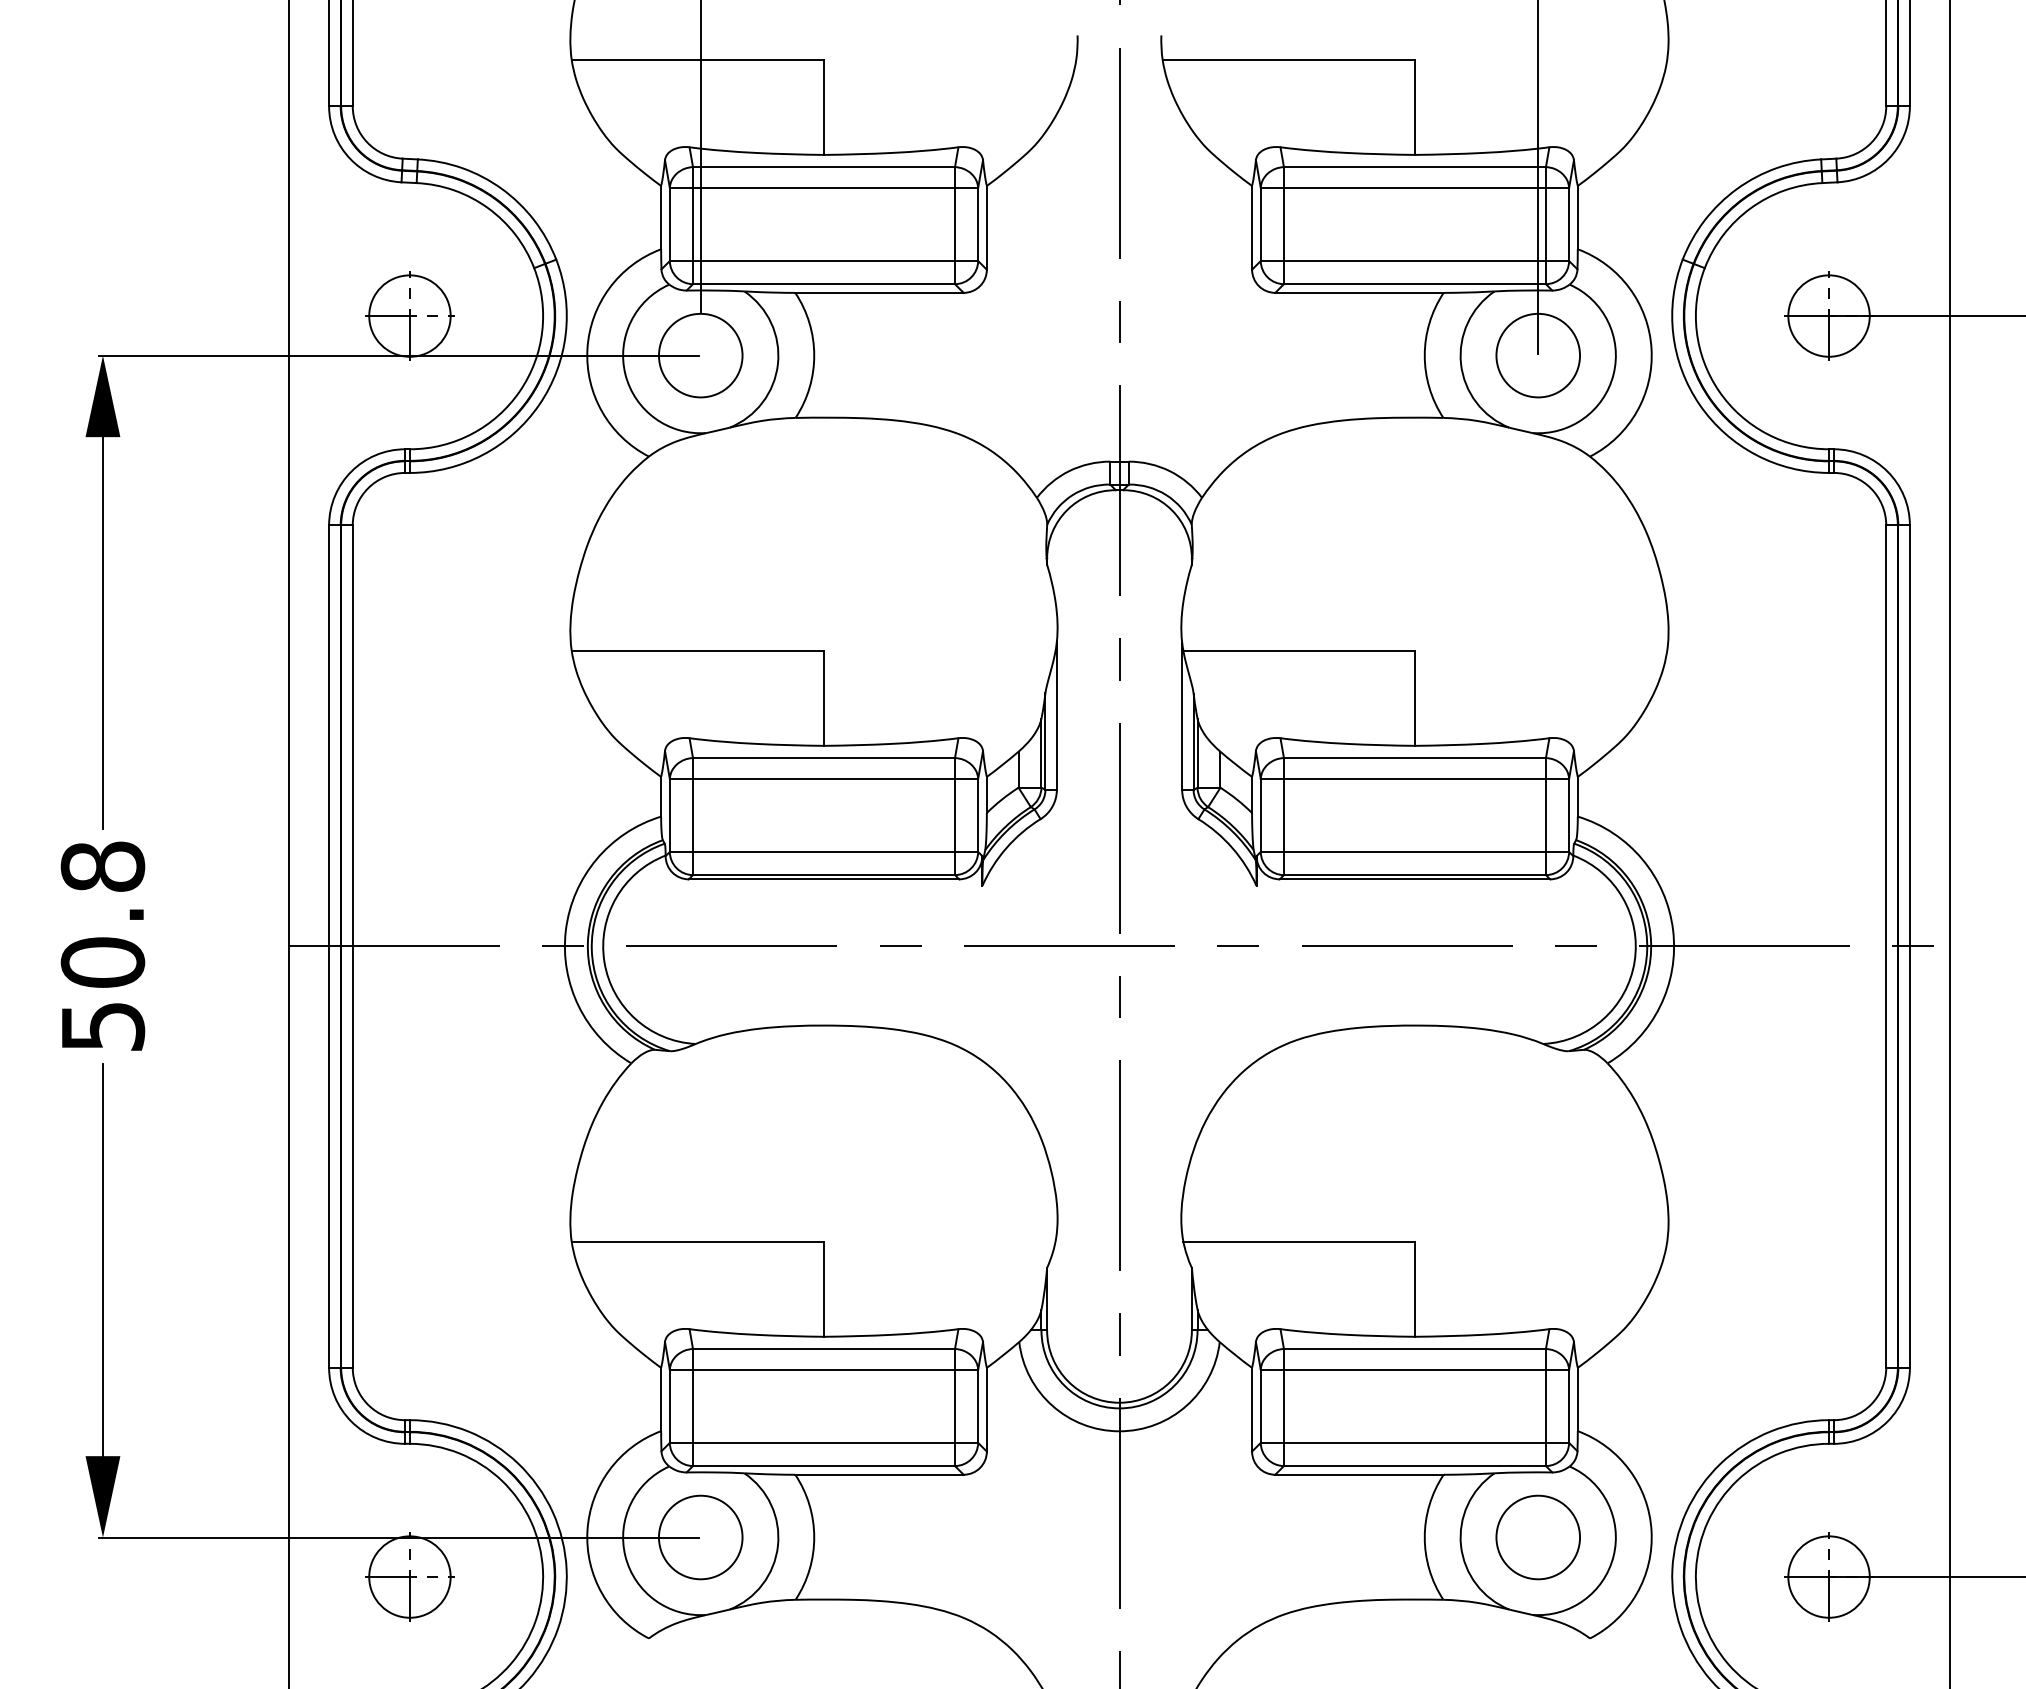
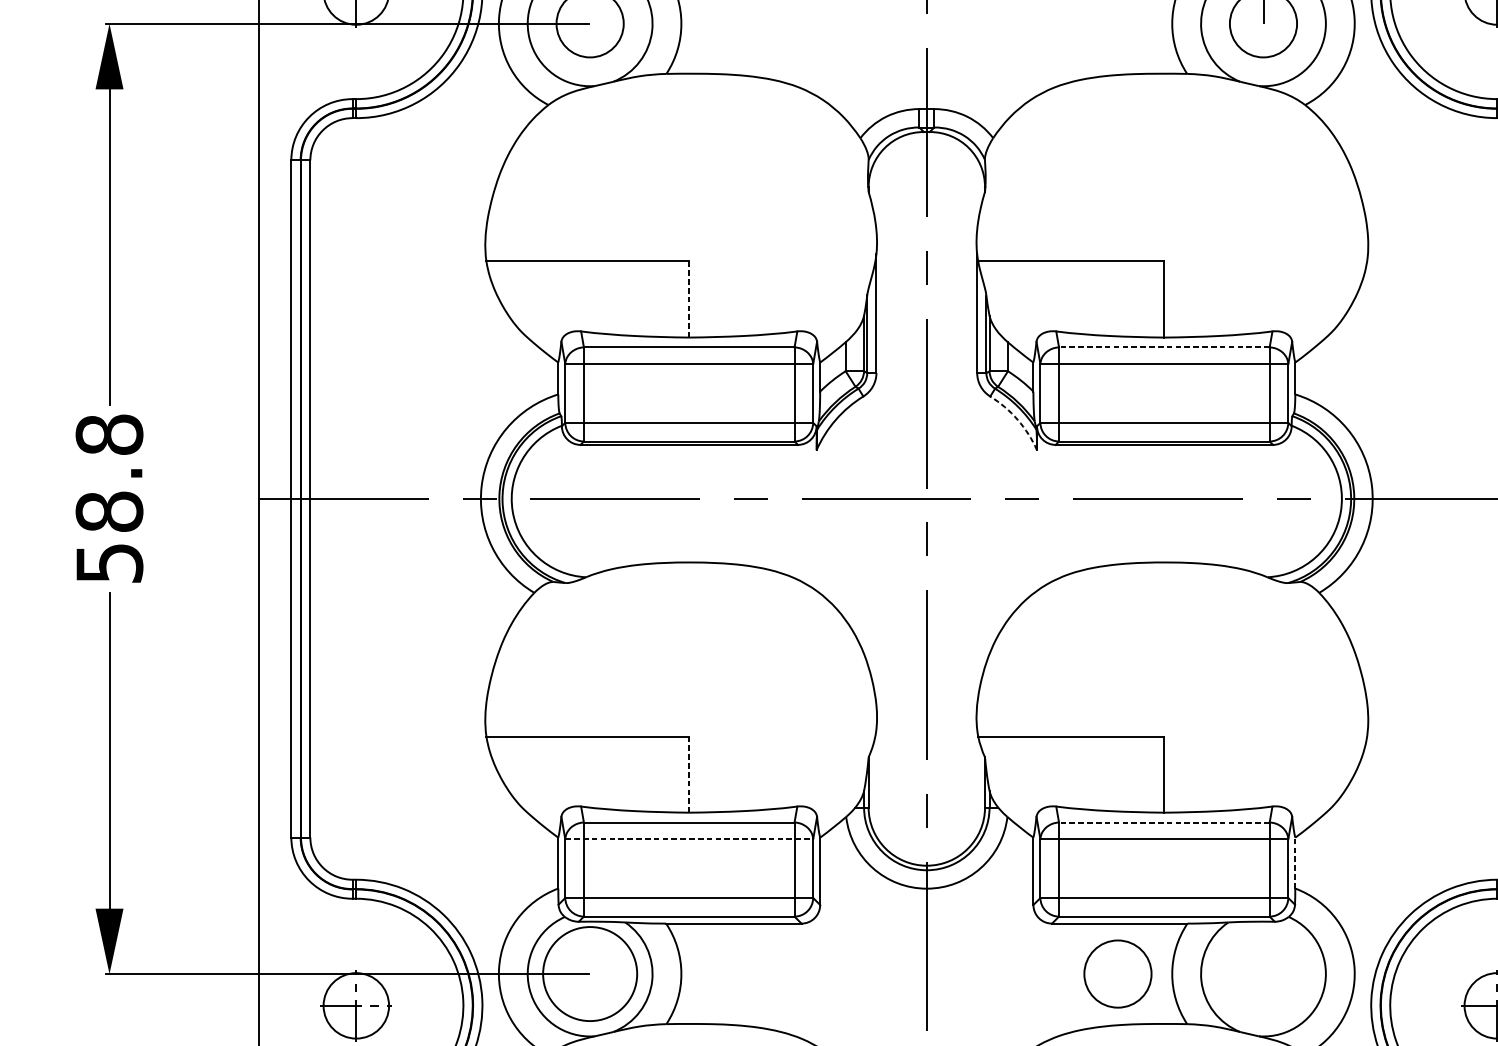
line: (824, 698) -> (689, 299), solid -> dashed
line: (1414, 758) -> (1164, 347), solid -> dashed
arc: (1232, 848) -> (1017, 420), solid -> dashed
text: (102, 962) -> (109, 511), 50.8 -> 58.8
line: (824, 1289) -> (689, 774), solid -> dashed
line: (1414, 1348) -> (1164, 822), solid -> dashed
line: (824, 1369) -> (689, 838), solid -> dashed
line: (1577, 1399) -> (1295, 863), solid -> dashed
circle: (700, 1537) -> (589, 974), size x1.4
circle: (1537, 1537) -> (1117, 974), moved

